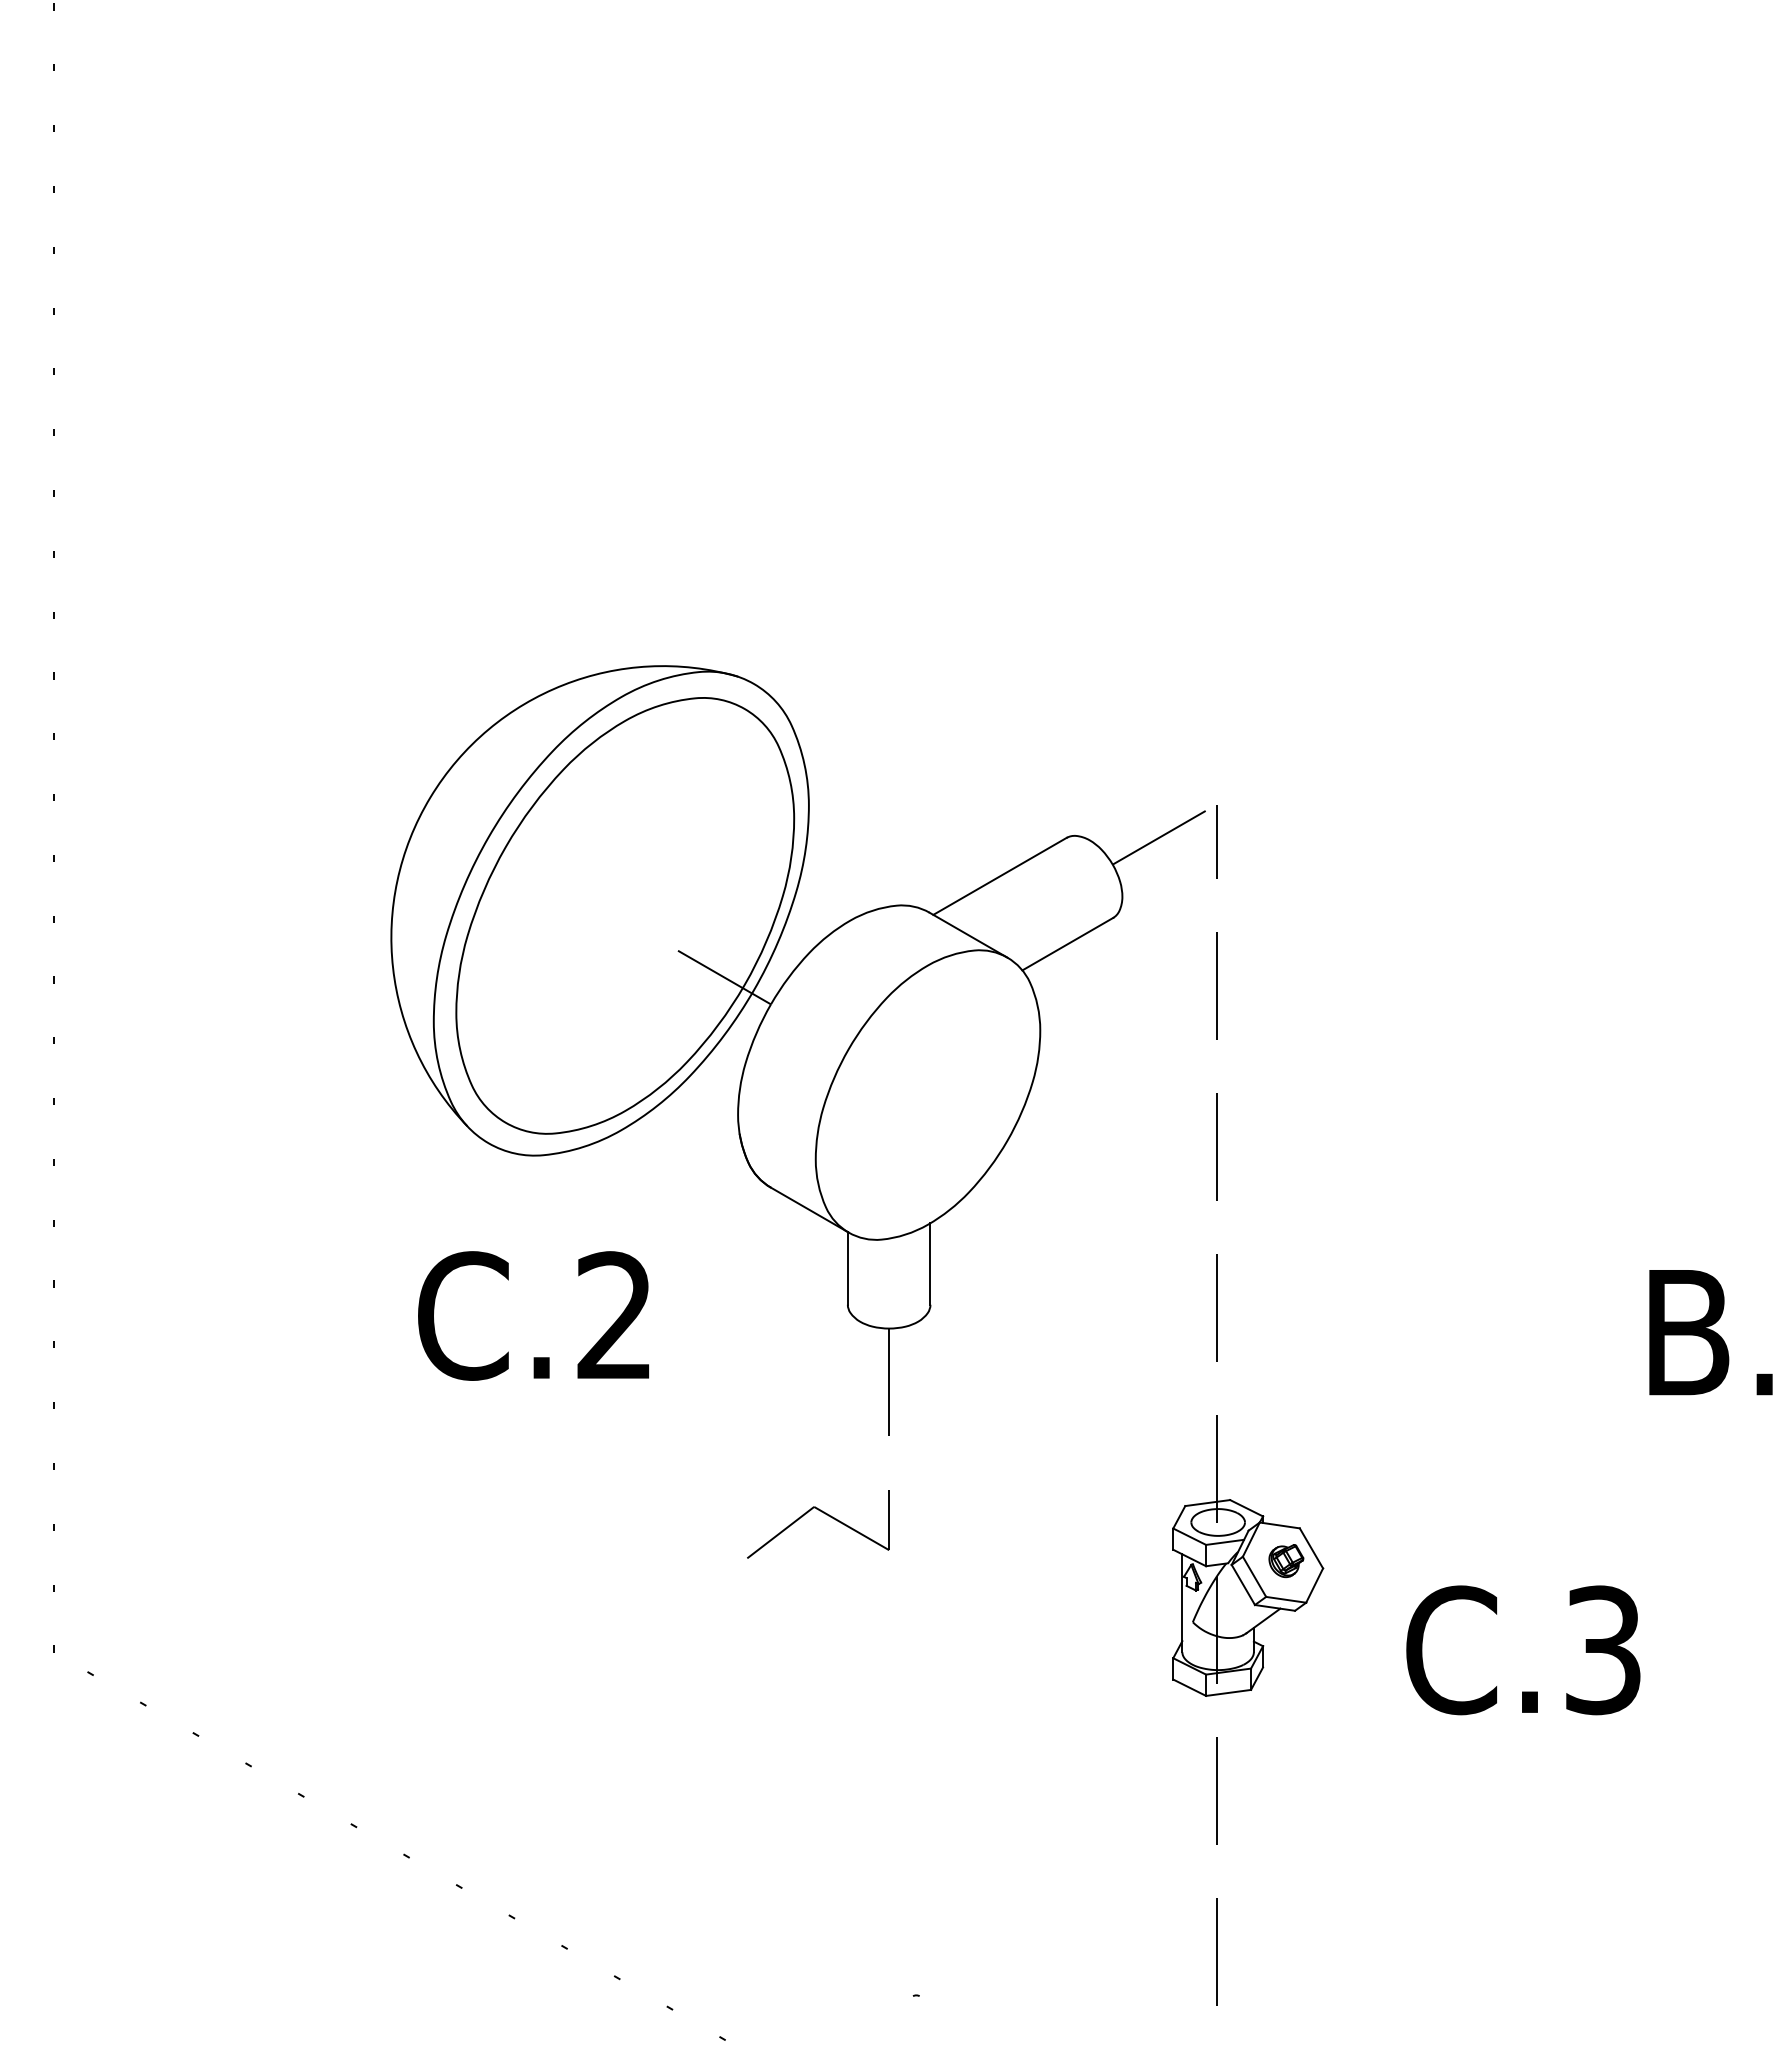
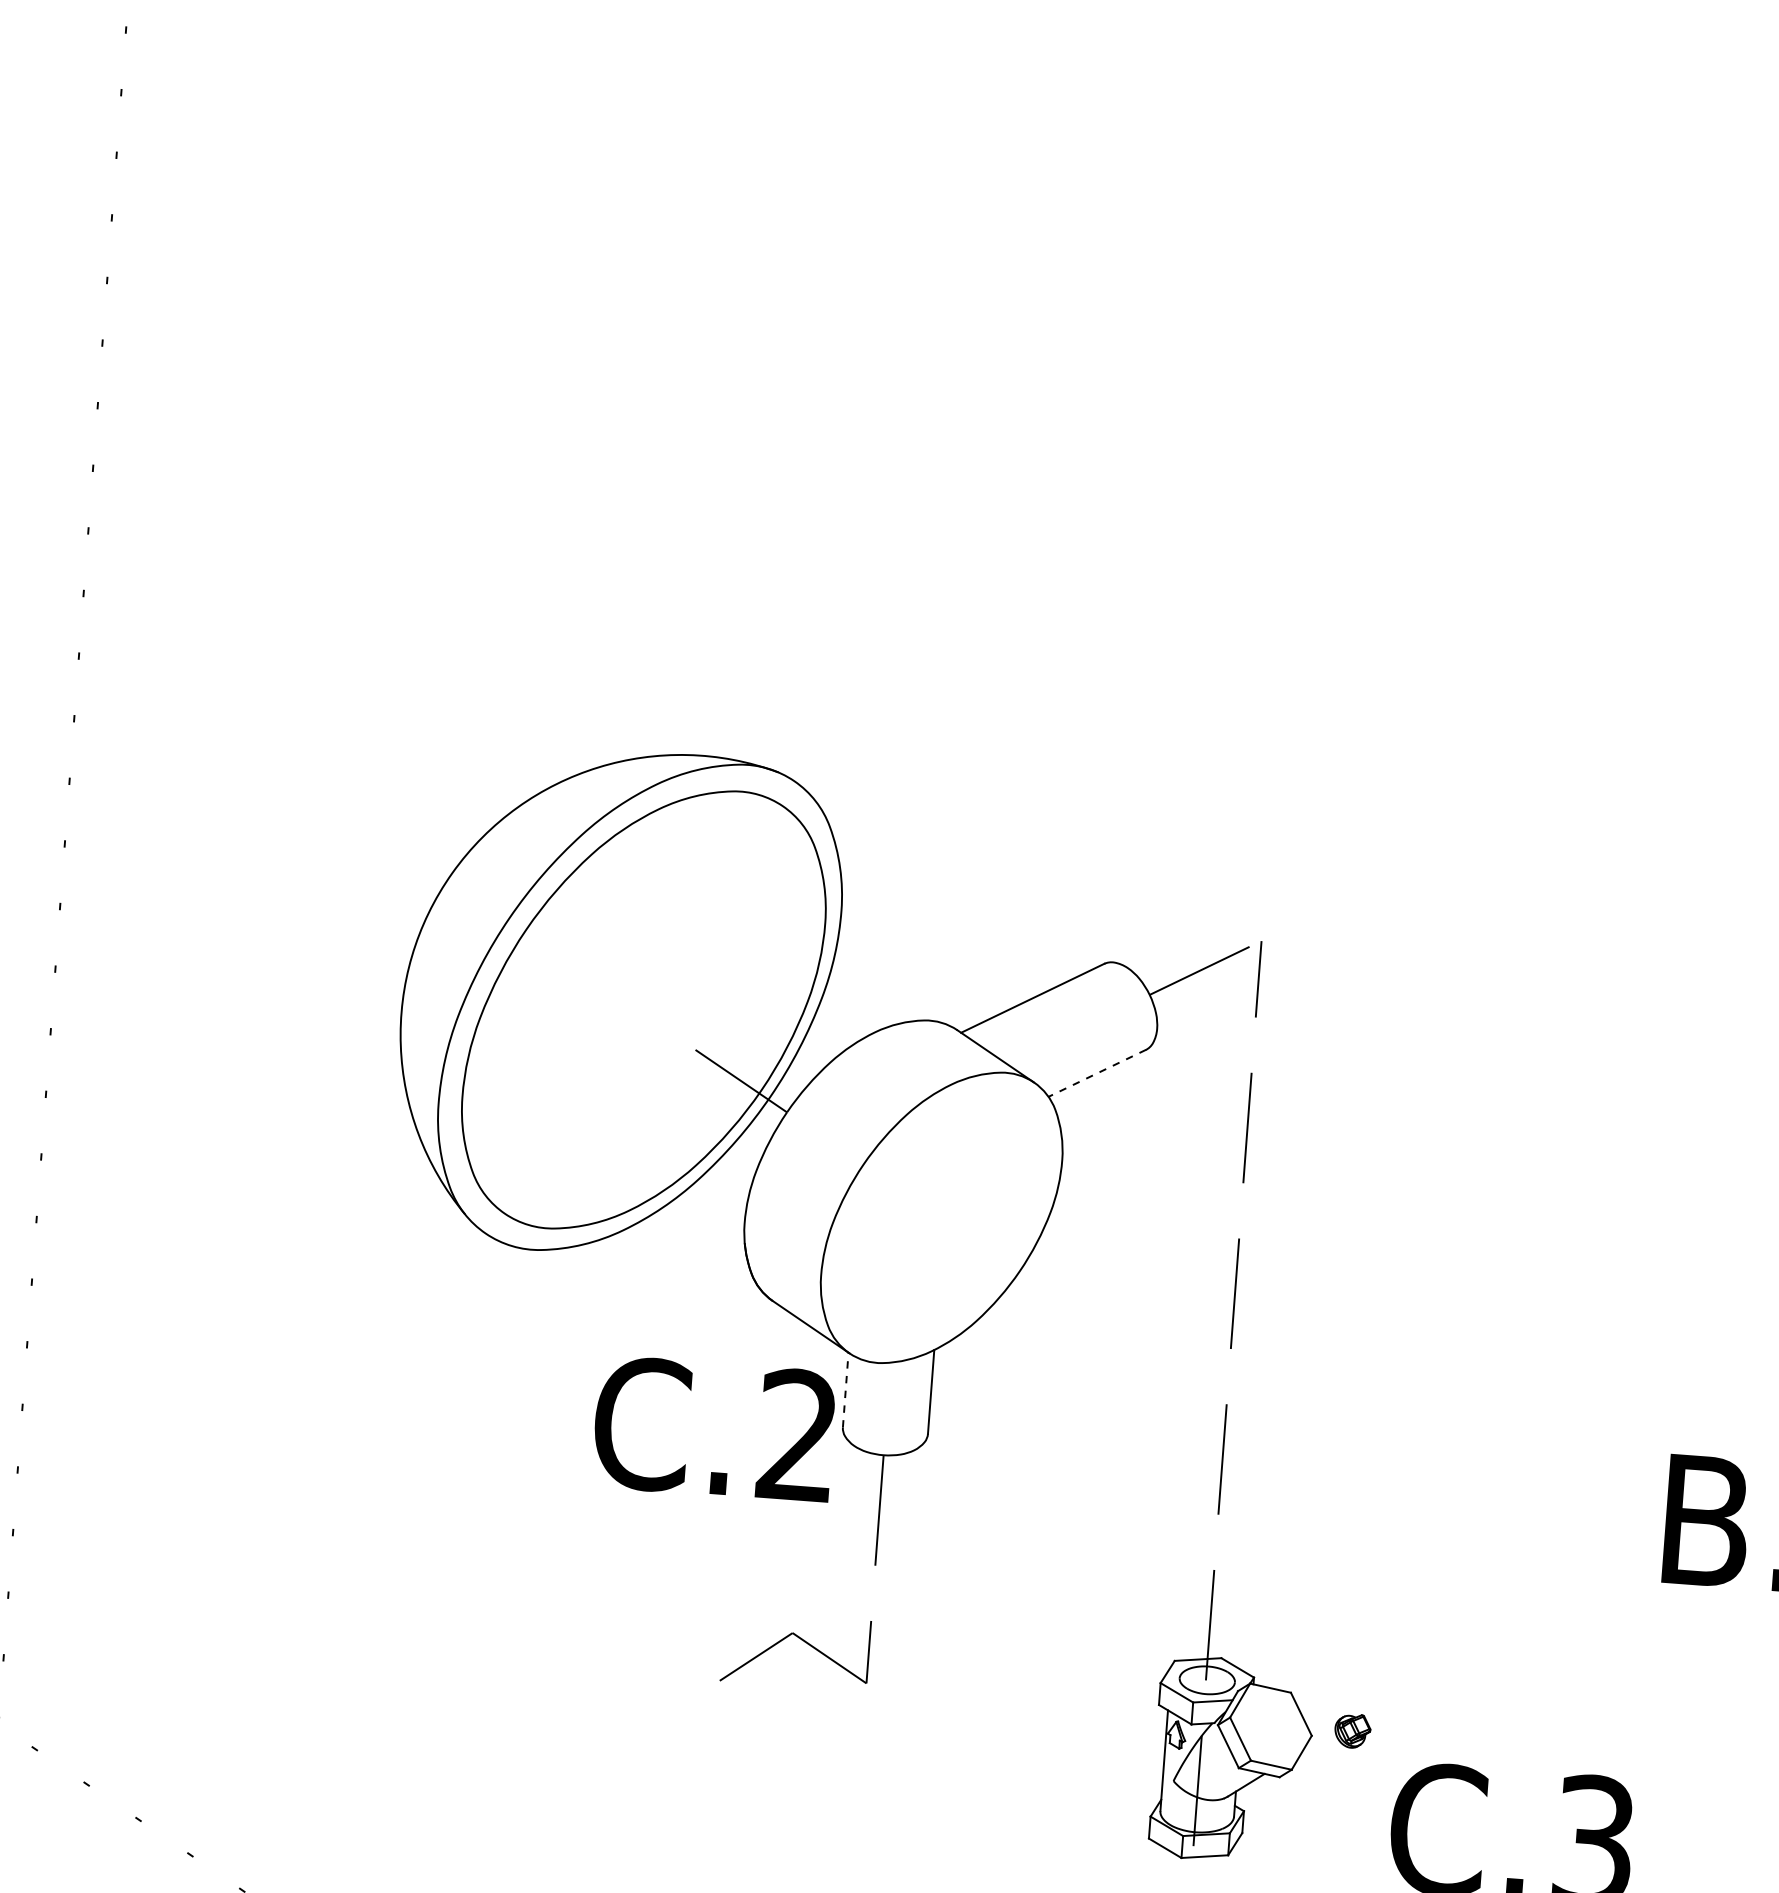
line: (1067, 944) -> (1096, 1073), solid -> dashed
line: (847, 1267) -> (845, 1389), solid -> dashed
text: (533, 1315) -> (714, 1428), moved
part: (1286, 1561) -> (1352, 1731), moved

